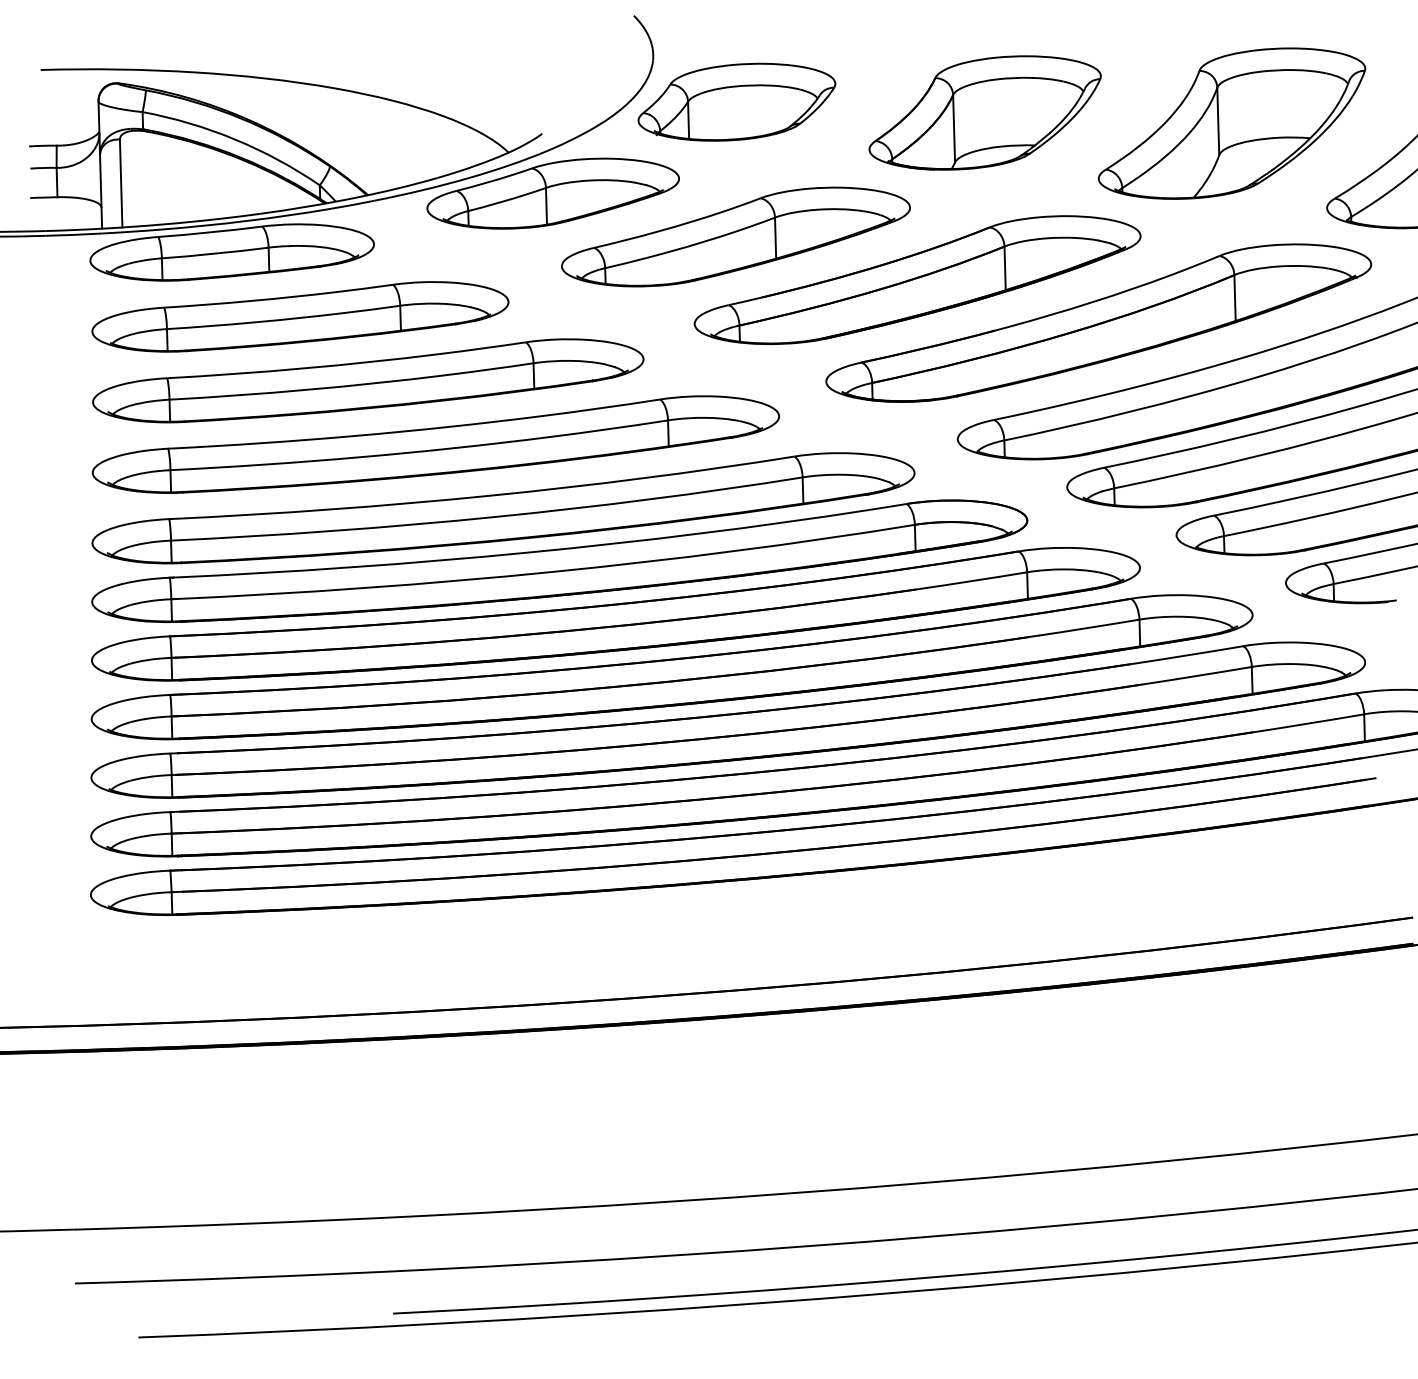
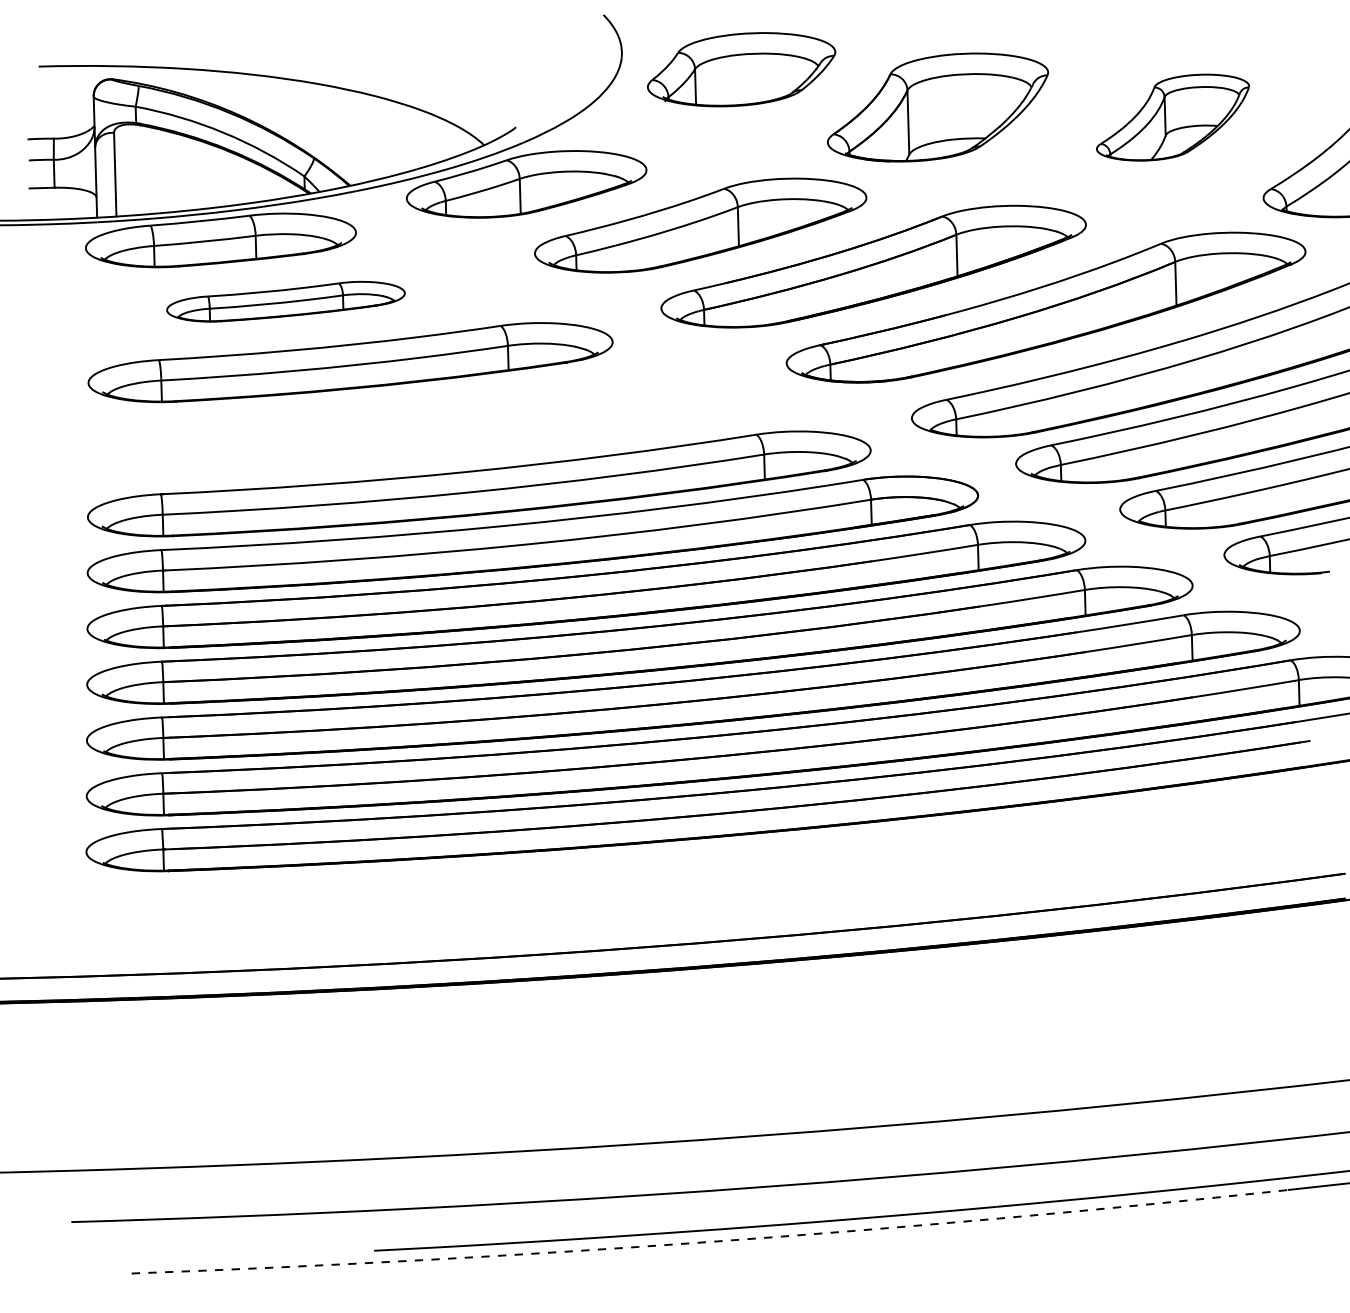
part: (736, 101) -> (741, 68), moved
part: (1231, 123) -> (1172, 117), size x0.6
part: (300, 316) -> (286, 301), size x0.6
part: (435, 444) -> (414, 423), removed
arc: (746, 1304) -> (710, 1242), solid -> dashed

